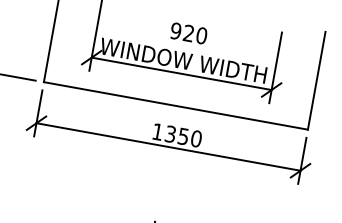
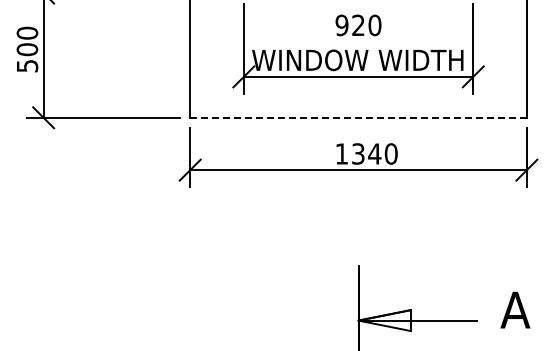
line: (175, 105) -> (358, 117), solid -> dashed
text: (183, 136) -> (374, 153), 1350 -> 1340

